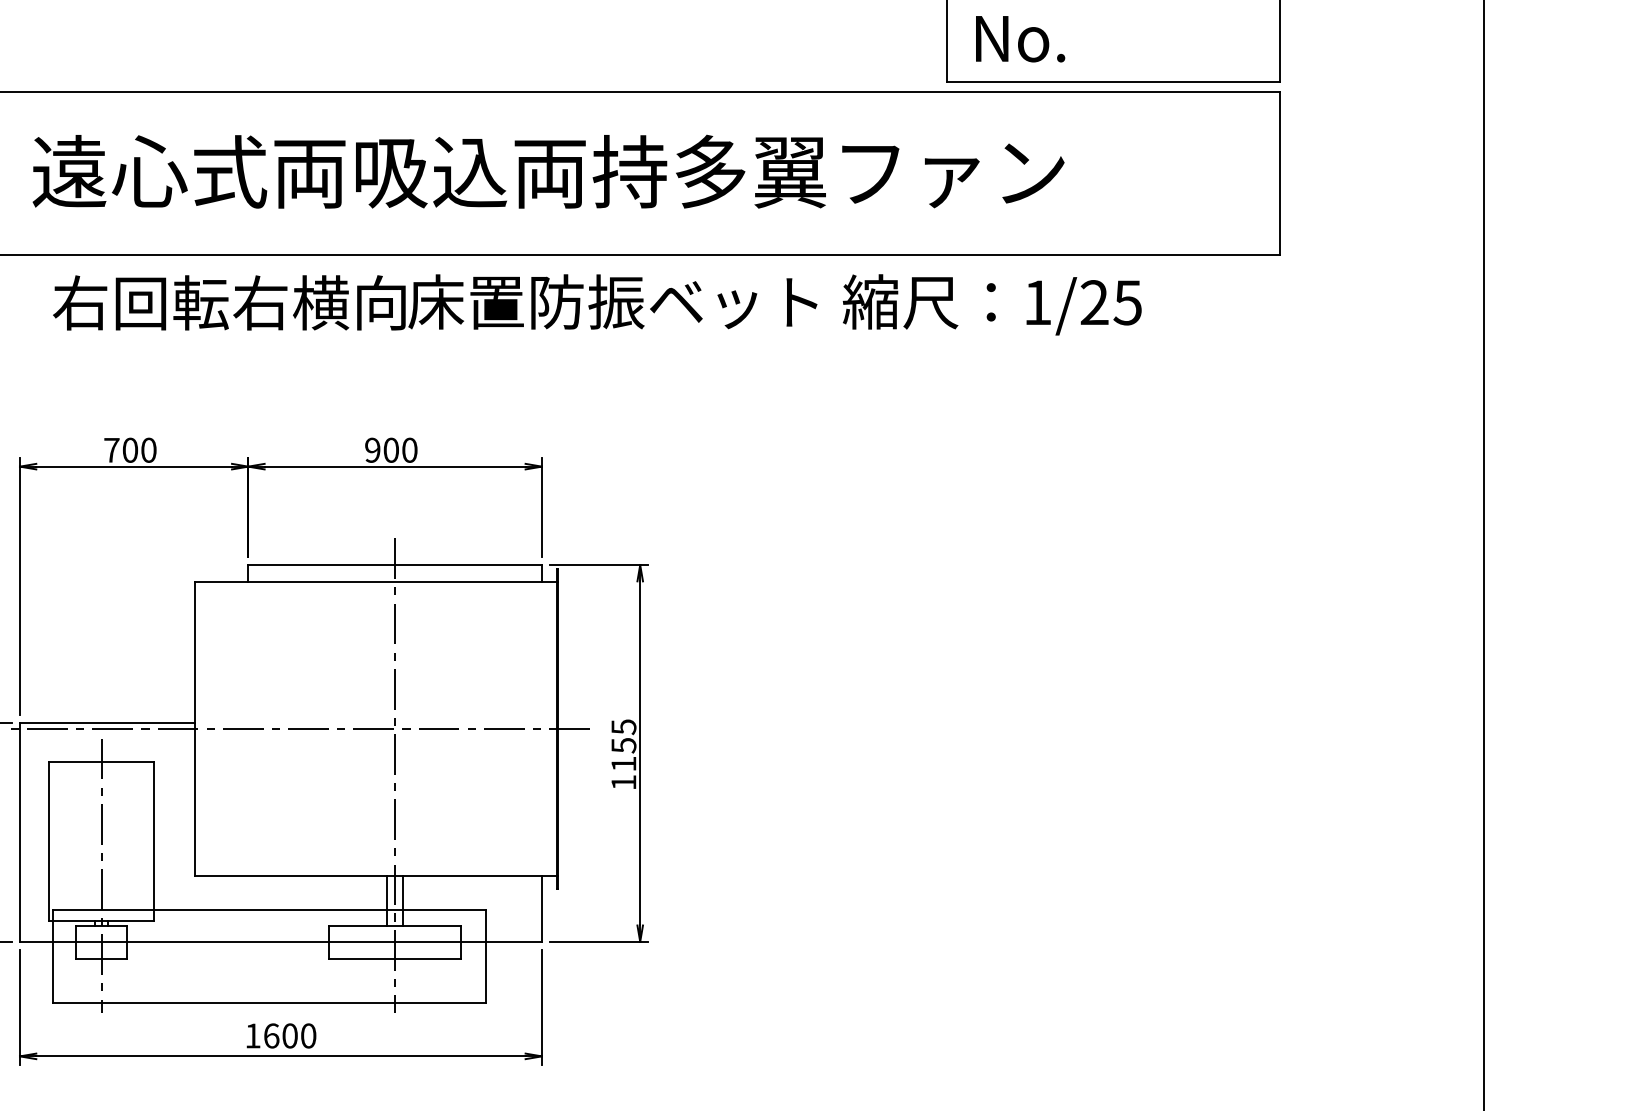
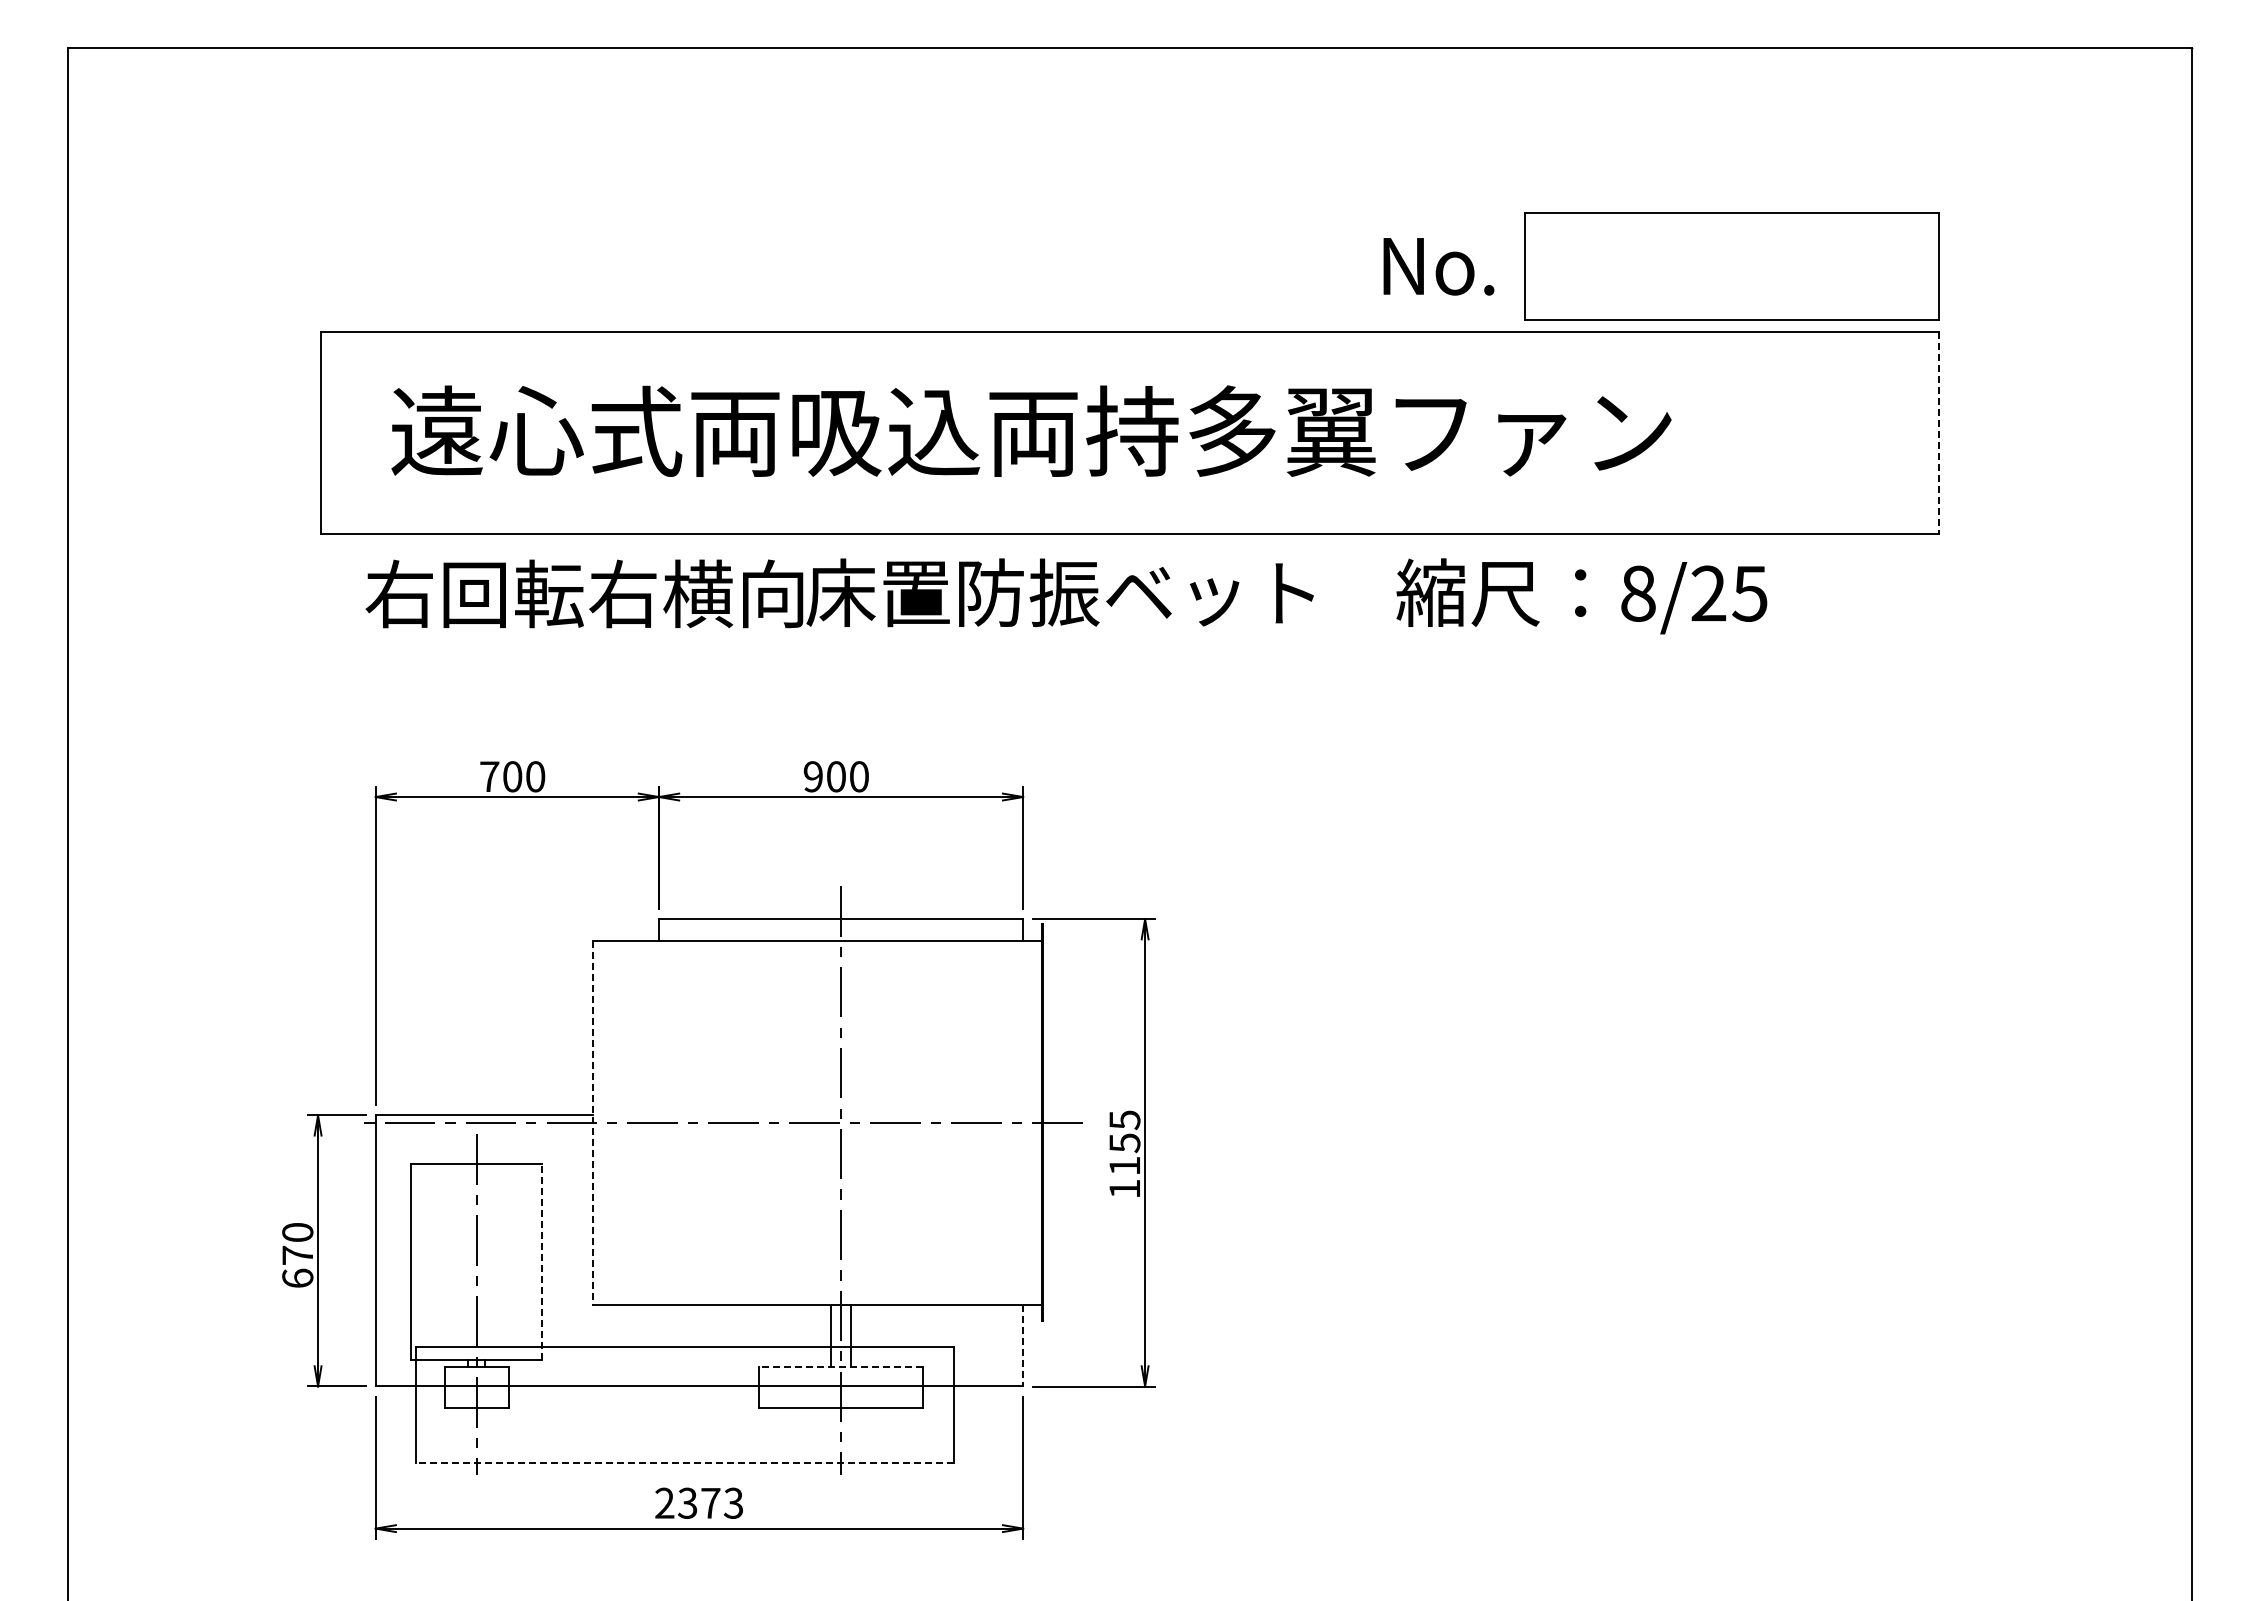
text: (1020, 38) -> (1438, 266), moved
line: (1280, 173) -> (1939, 433), solid -> dashed
text: (434, 302) -> (839, 593), moved
text: (1037, 302) -> (1638, 593), 1/25 -> 8/25
line: (195, 729) -> (593, 1123), solid -> dashed
line: (154, 841) -> (542, 1261), solid -> dashed
line: (542, 908) -> (1023, 1345), solid -> dashed
line: (394, 926) -> (840, 1367), solid -> dashed
line: (268, 1003) -> (684, 1462), solid -> dashed
text: (281, 1035) -> (699, 1502), 1600 -> 2373

